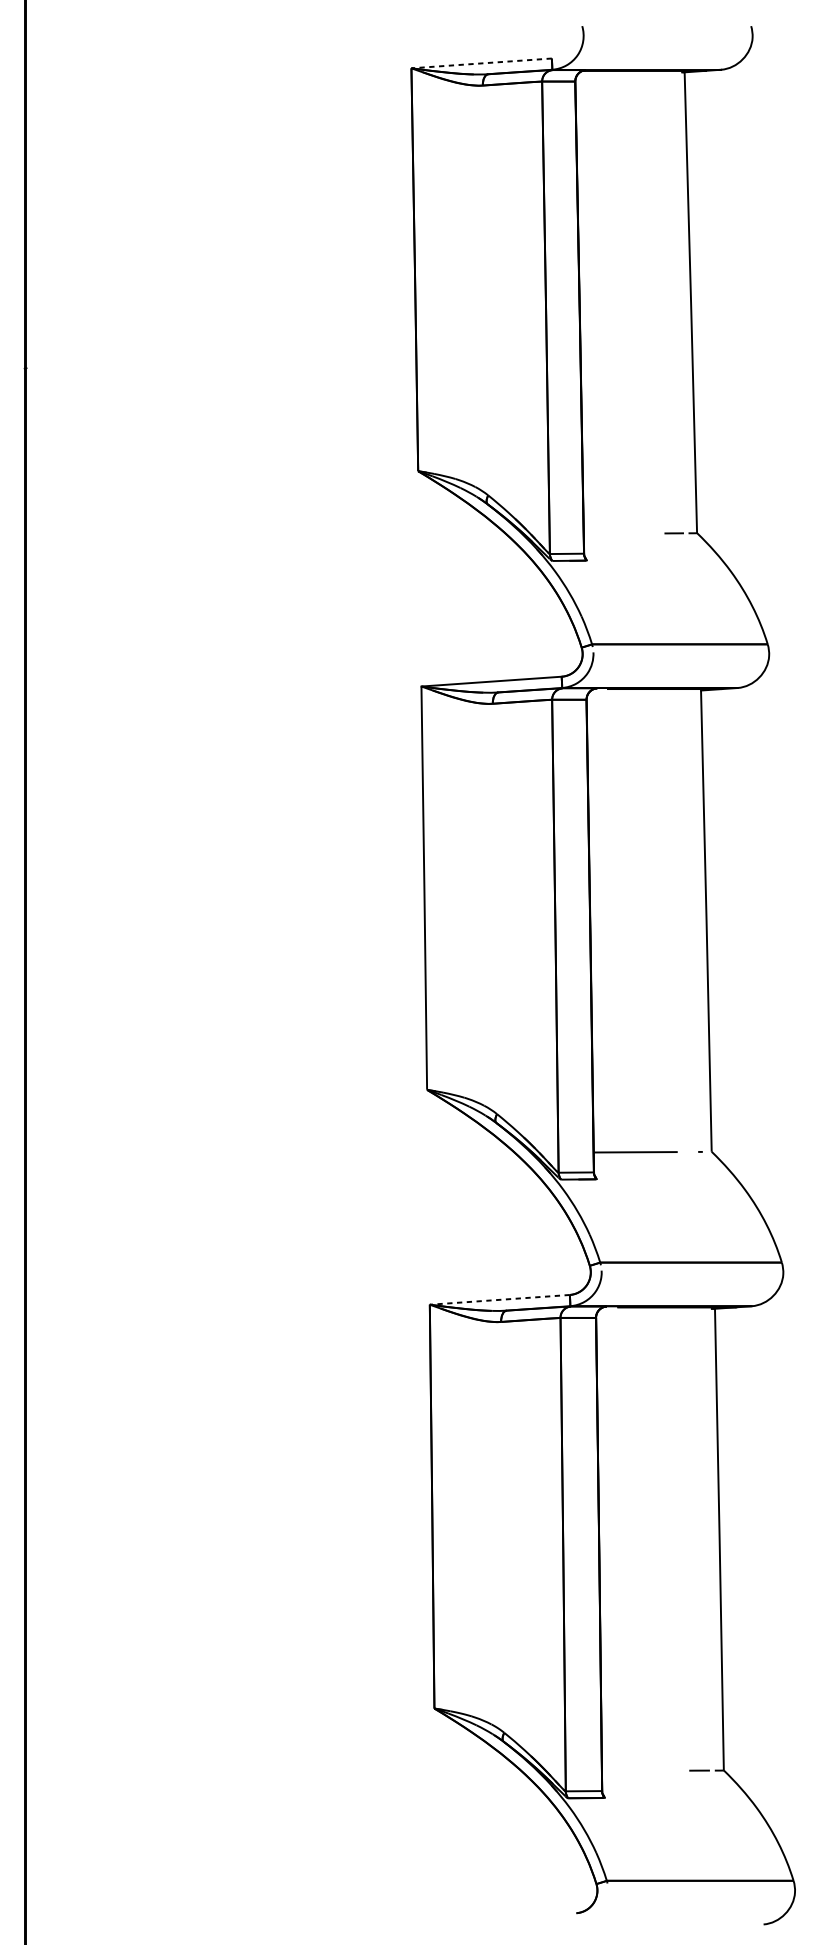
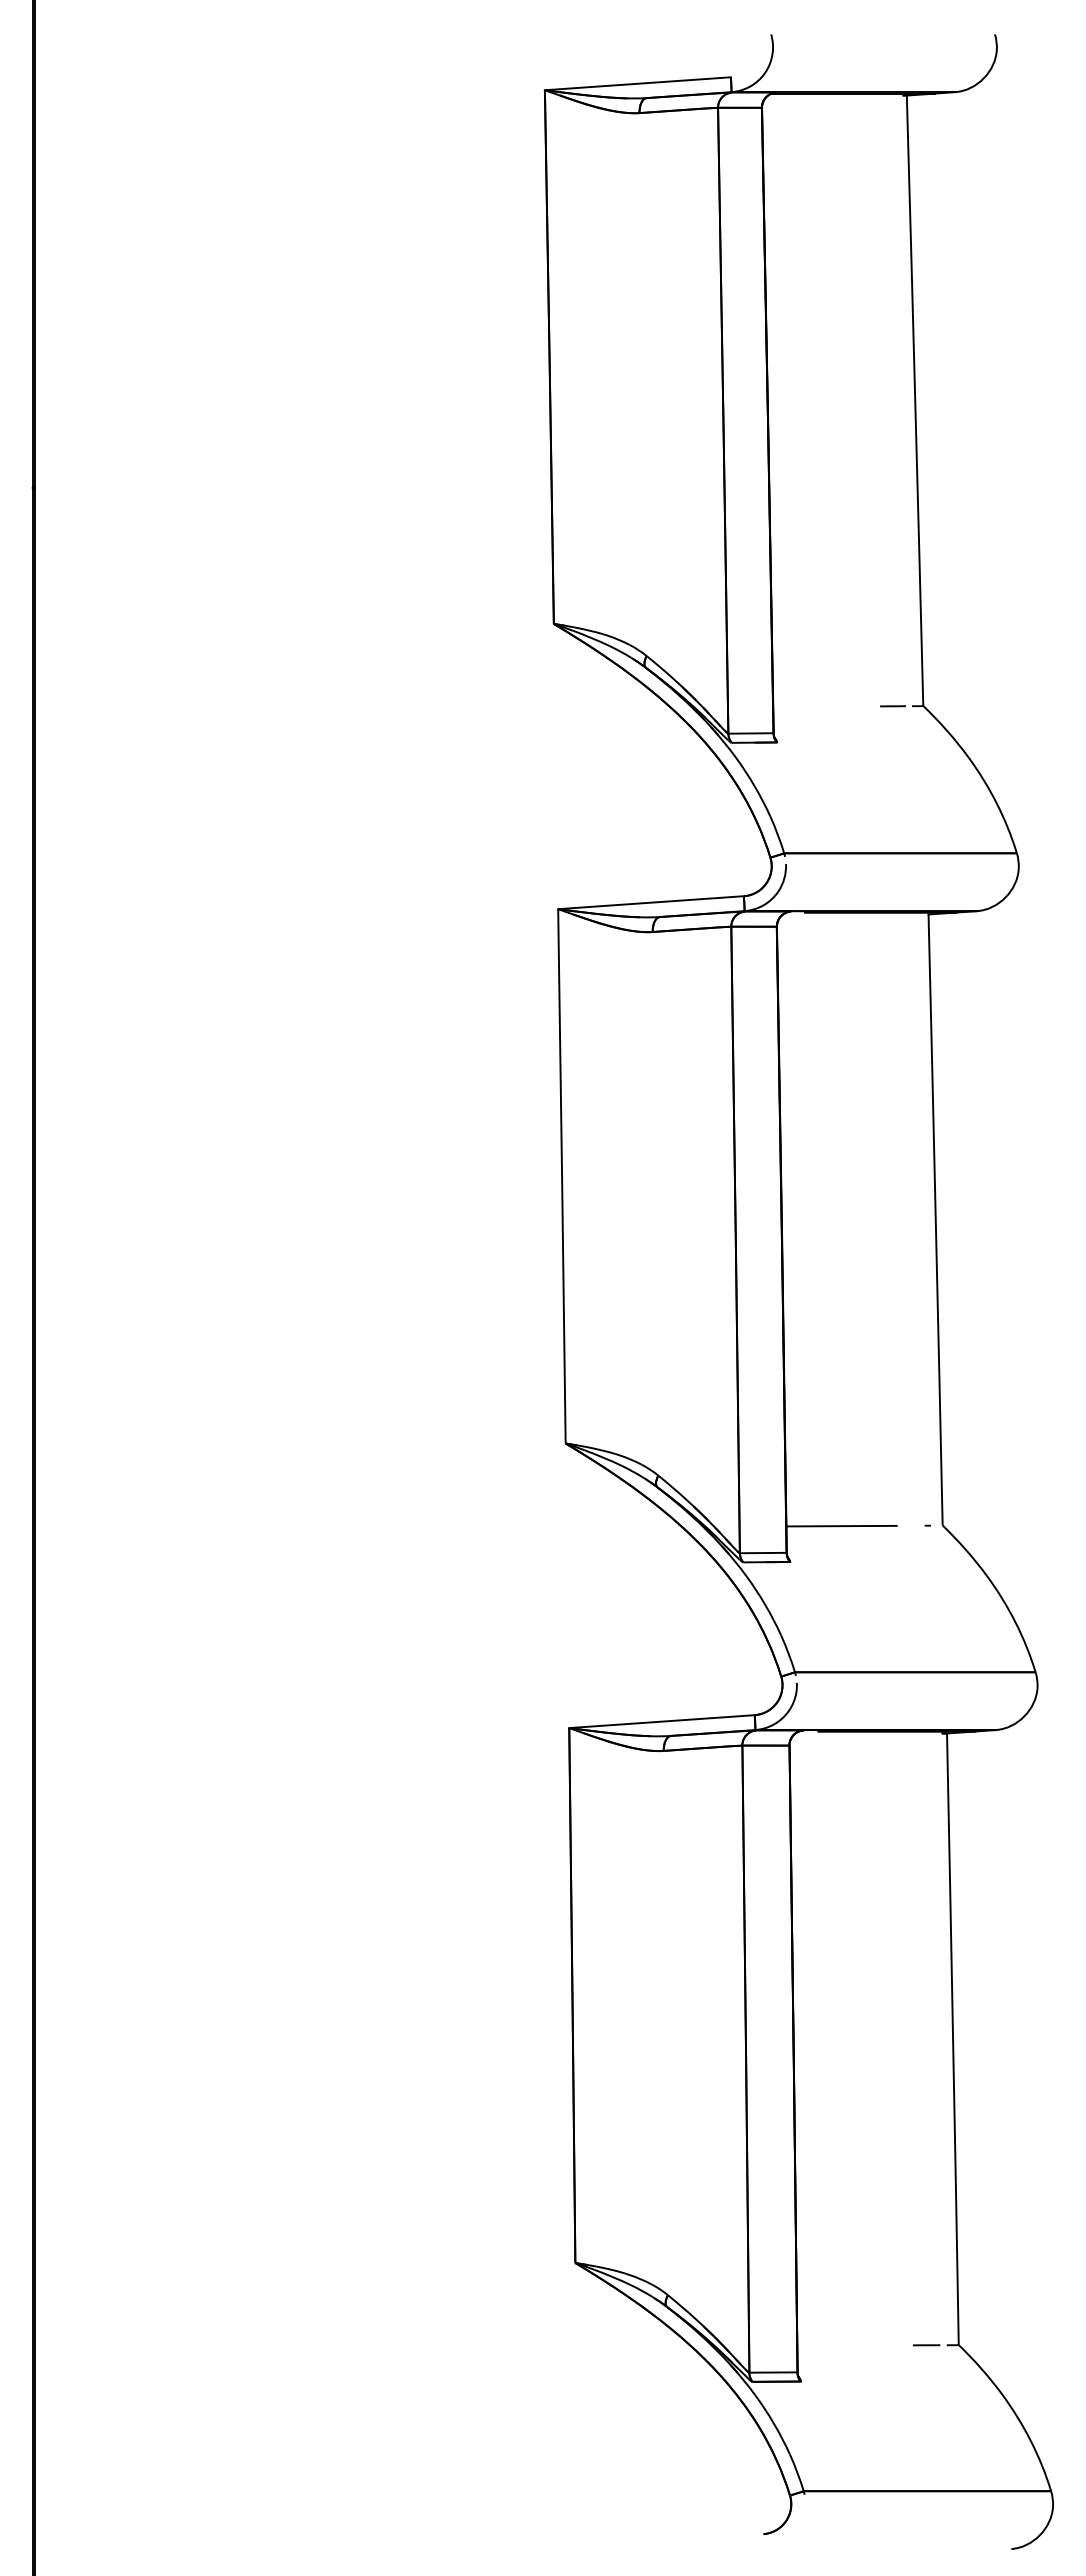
line: (481, 63) -> (637, 83), dashed -> solid
line: (499, 1299) -> (661, 1721), dashed -> solid

